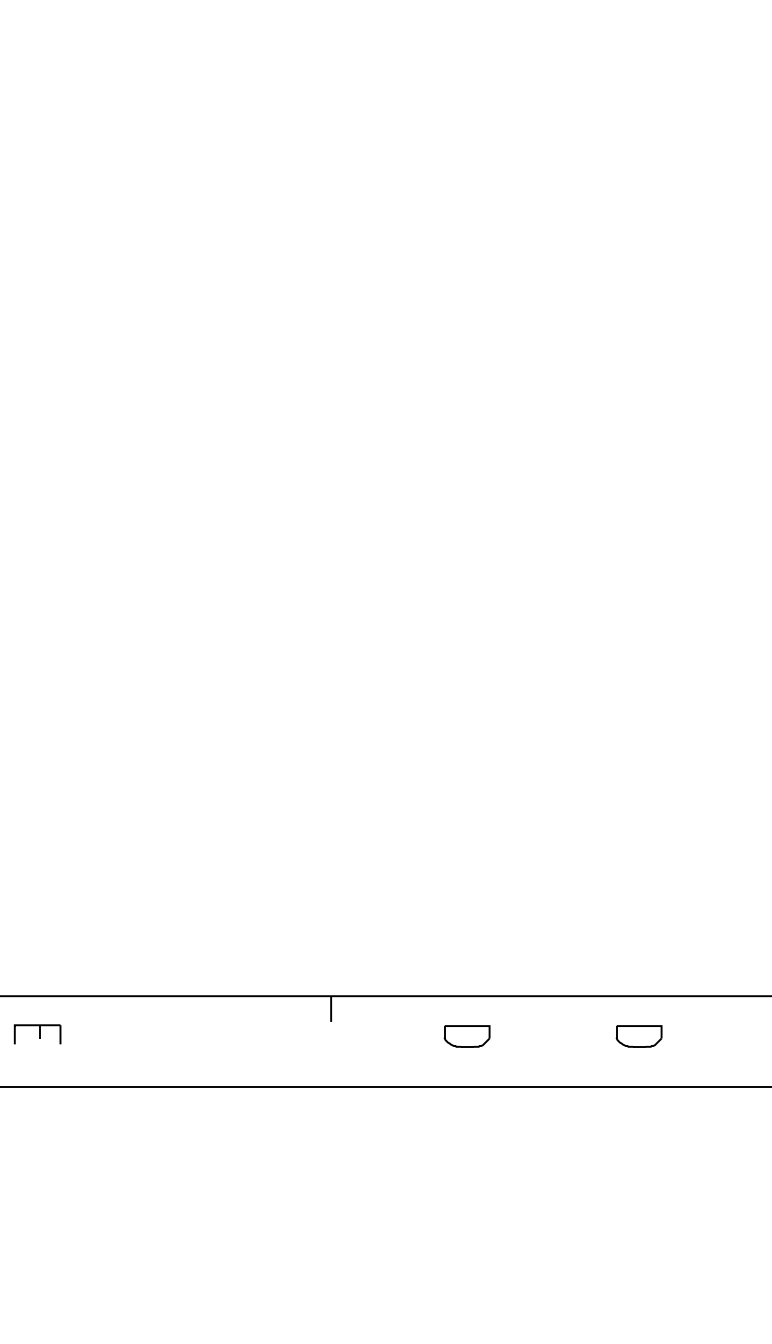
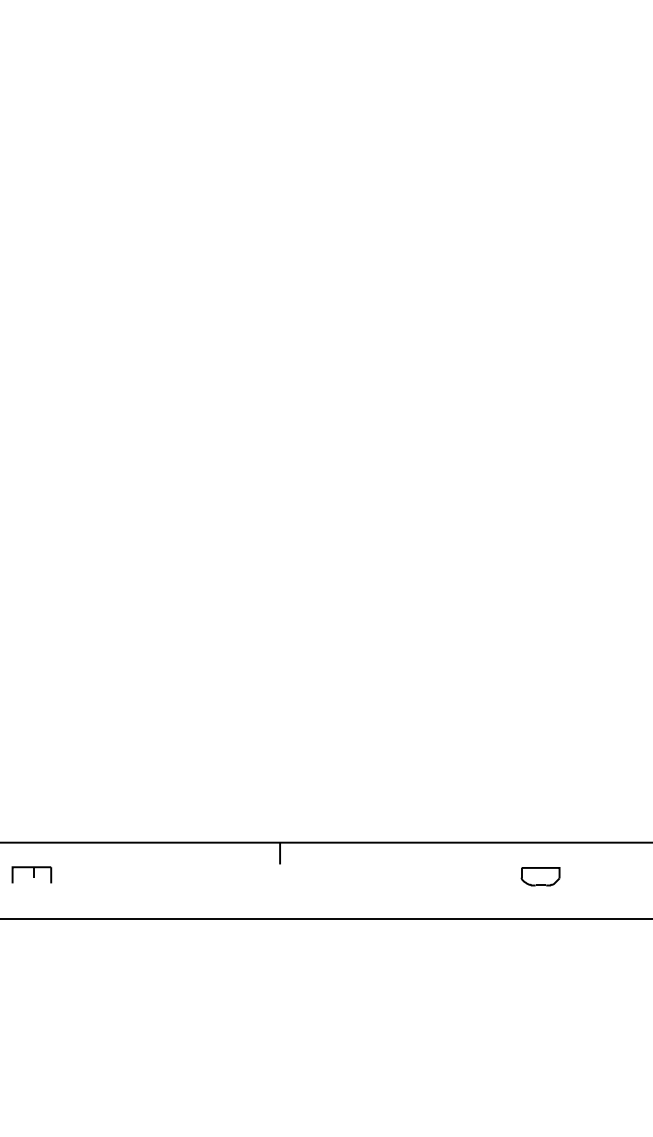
part: (466, 1036) -> (394, 876), removed

